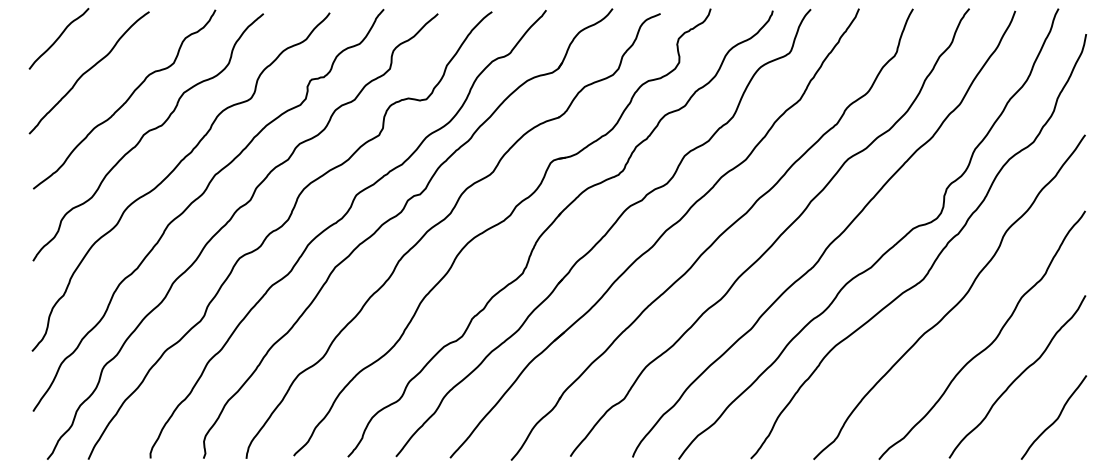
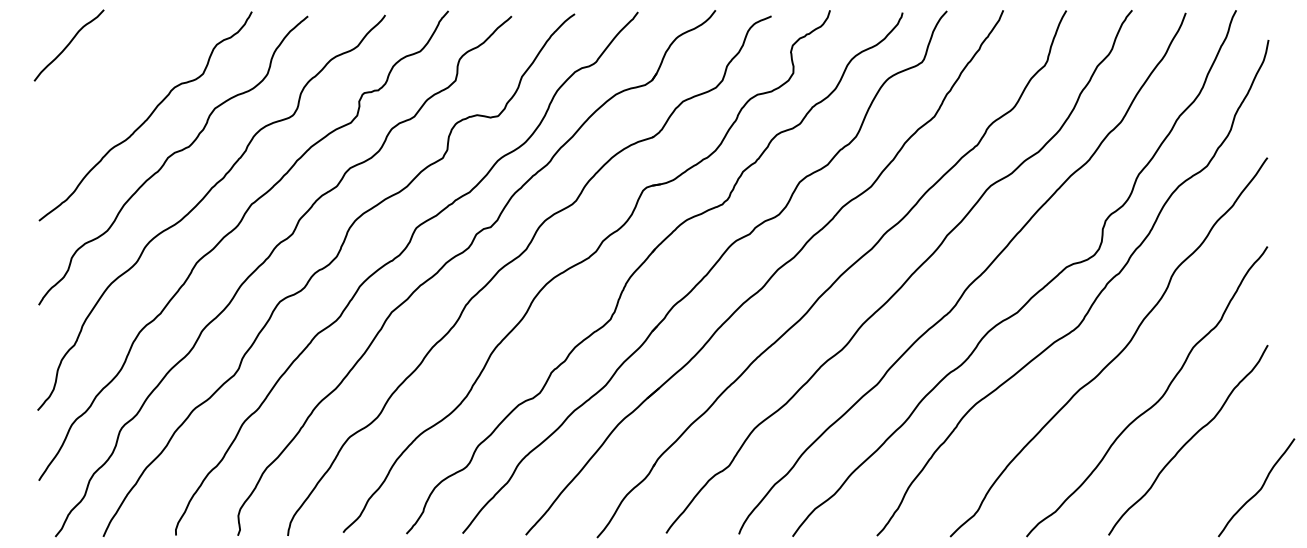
curve: (88, 71) -> (103, 83), removed
curve: (1055, 419) -> (1258, 490), moved

